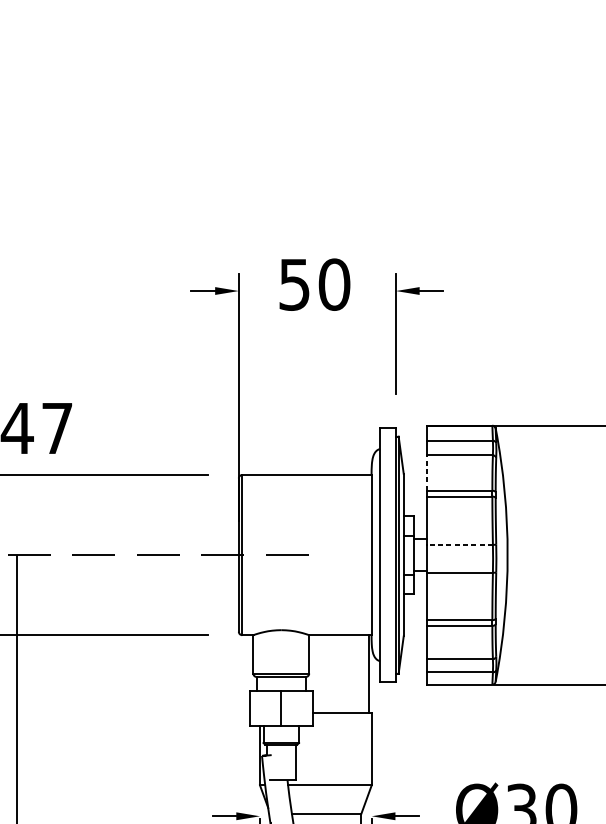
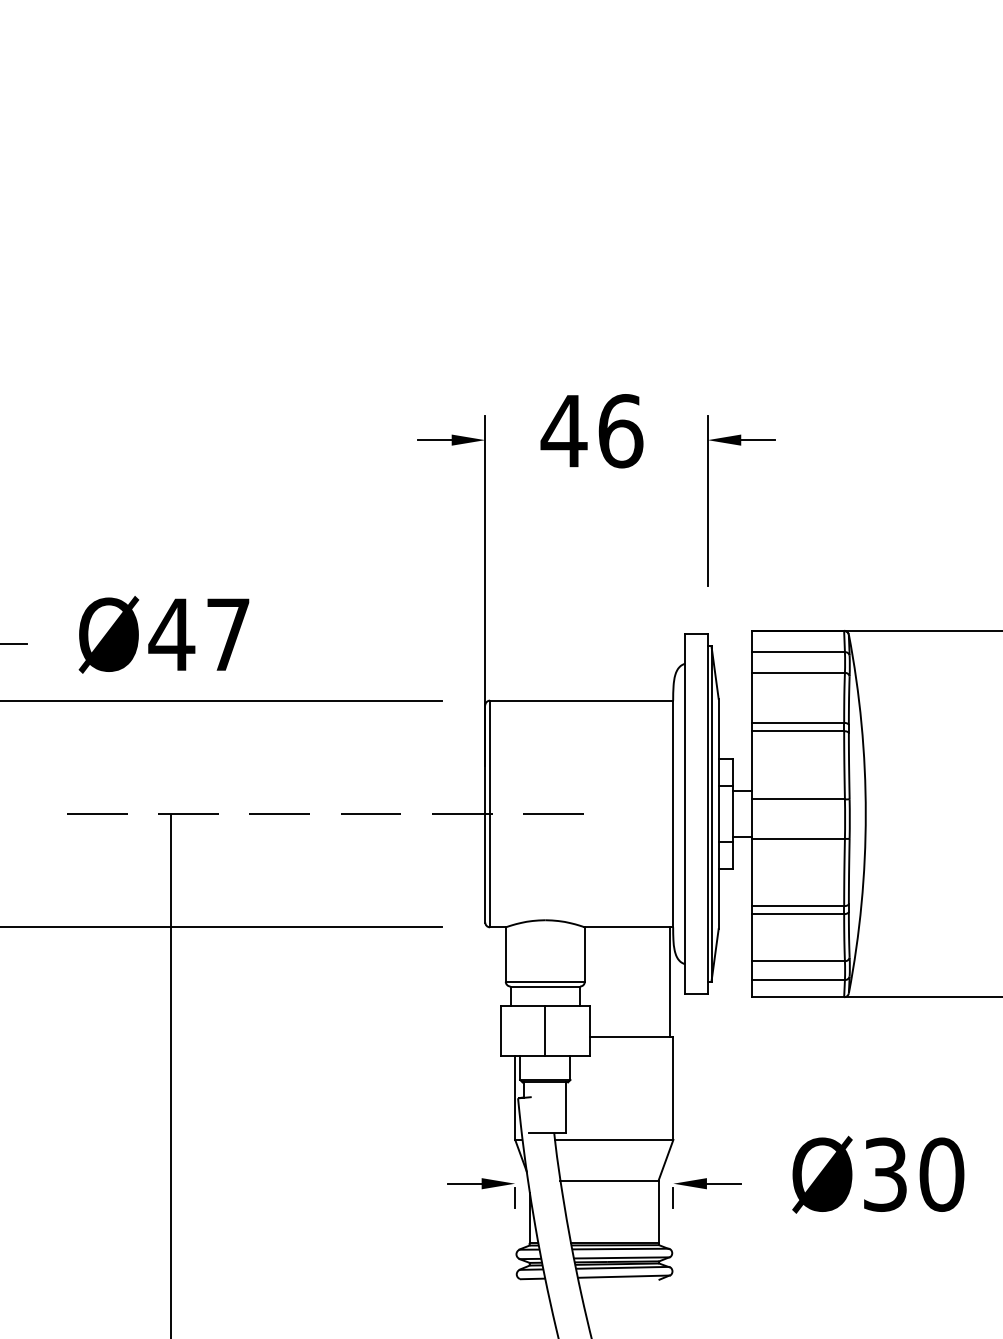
text: (313, 284) -> (591, 431), 50 -> 46
line: (427, 472) -> (752, 697), dashed -> solid
line: (460, 544) -> (798, 799), dashed -> solid

